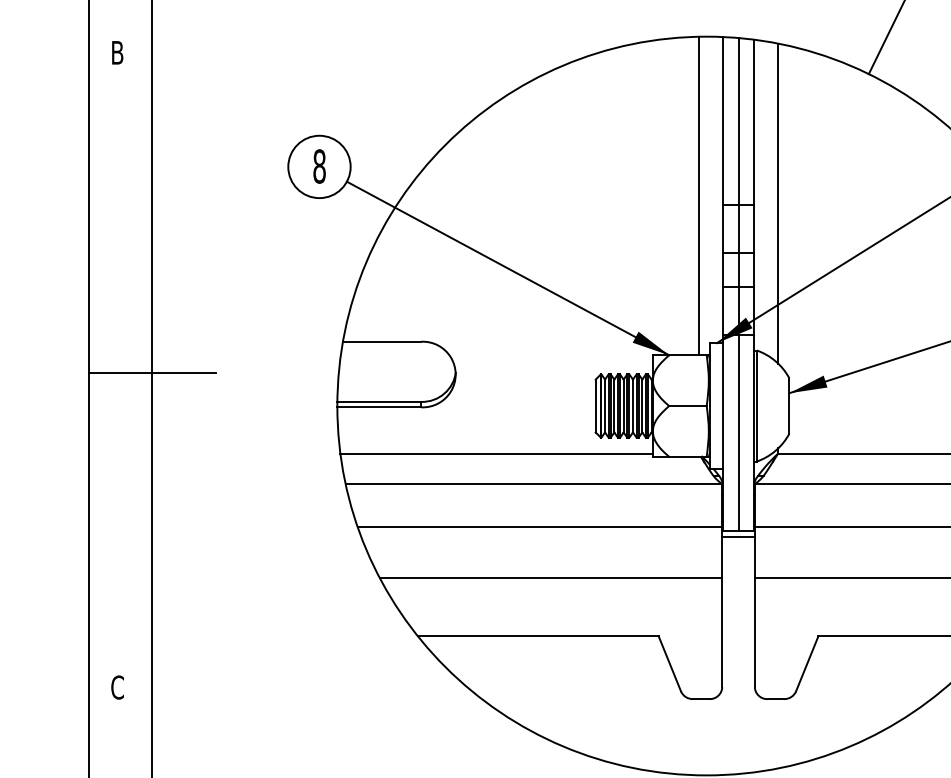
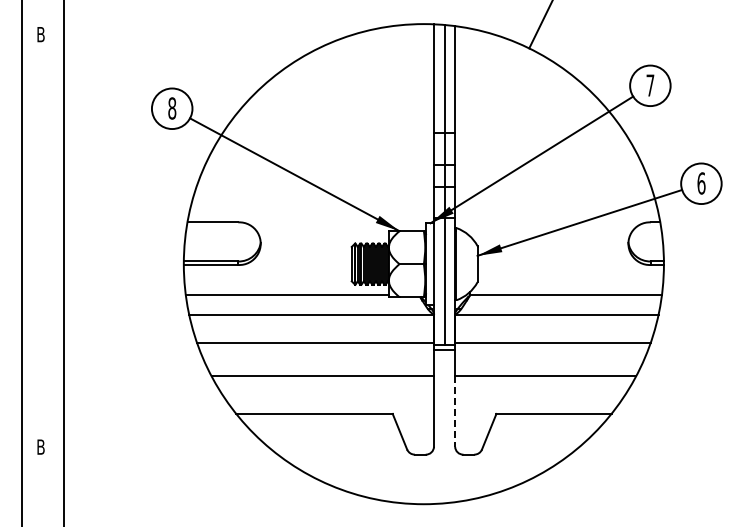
line: (698, 195) -> (418, 127), removed
line: (778, 203) -> (470, 132), removed
line: (152, 372) -> (63, 242), removed
line: (755, 634) -> (455, 412), solid -> dashed
text: (116, 686) -> (40, 446), C -> B

